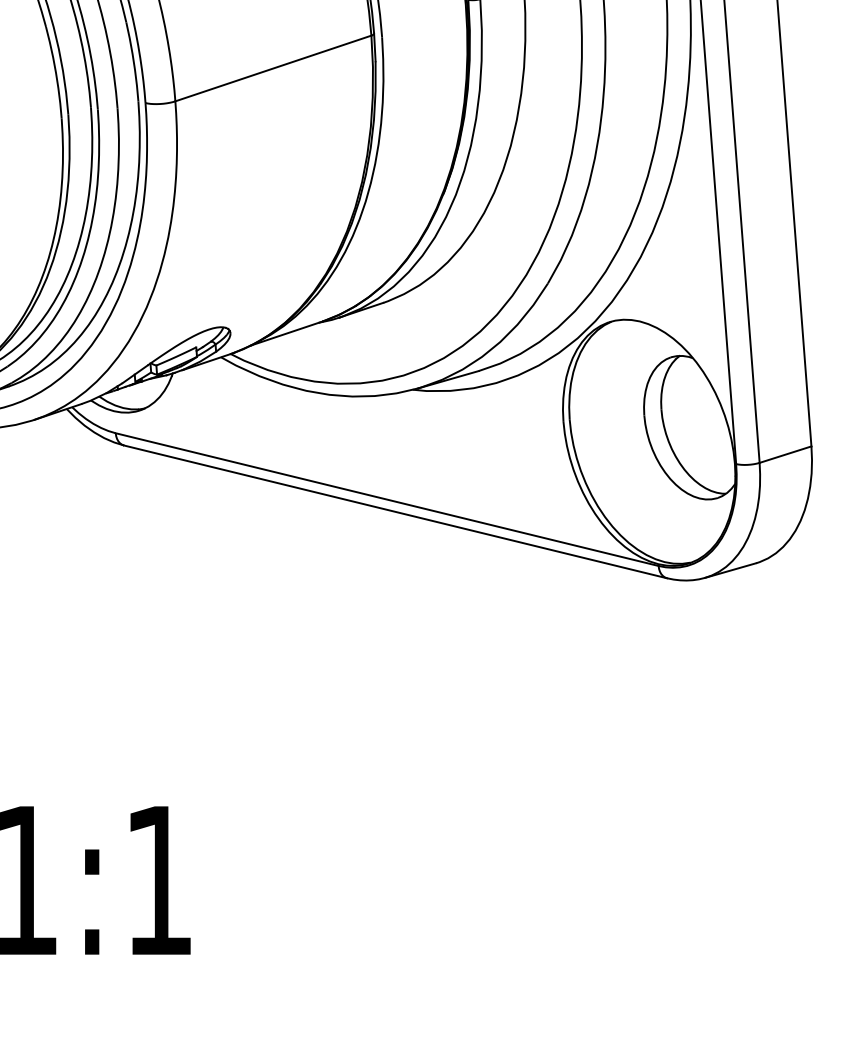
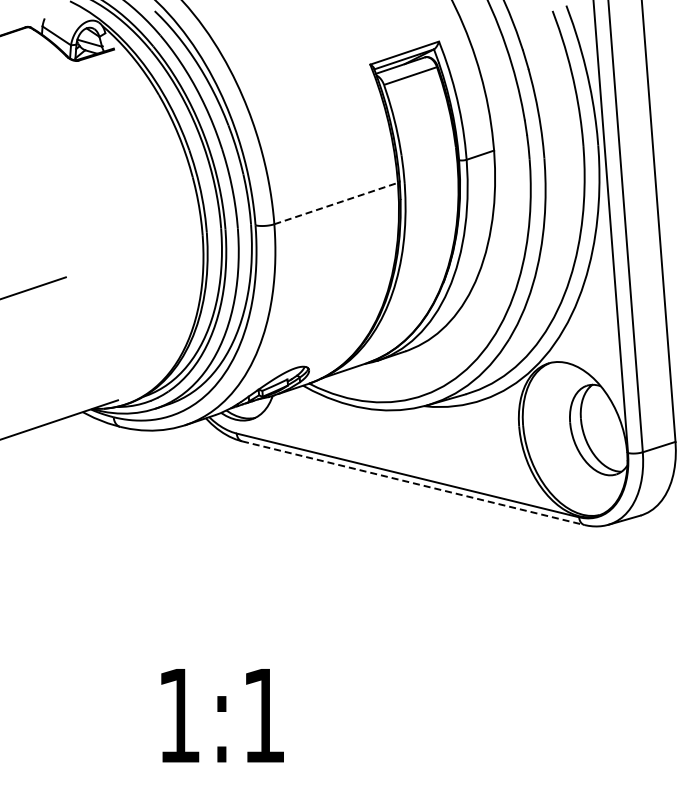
line: (273, 68) -> (336, 203), solid -> dashed
line: (395, 512) -> (413, 483), solid -> dashed

